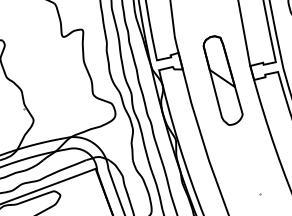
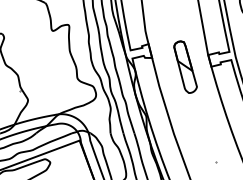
part: (222, 80) -> (185, 67), size x0.7

